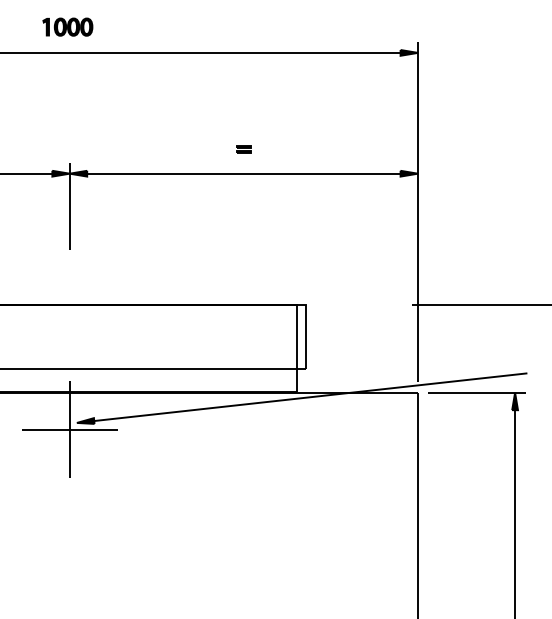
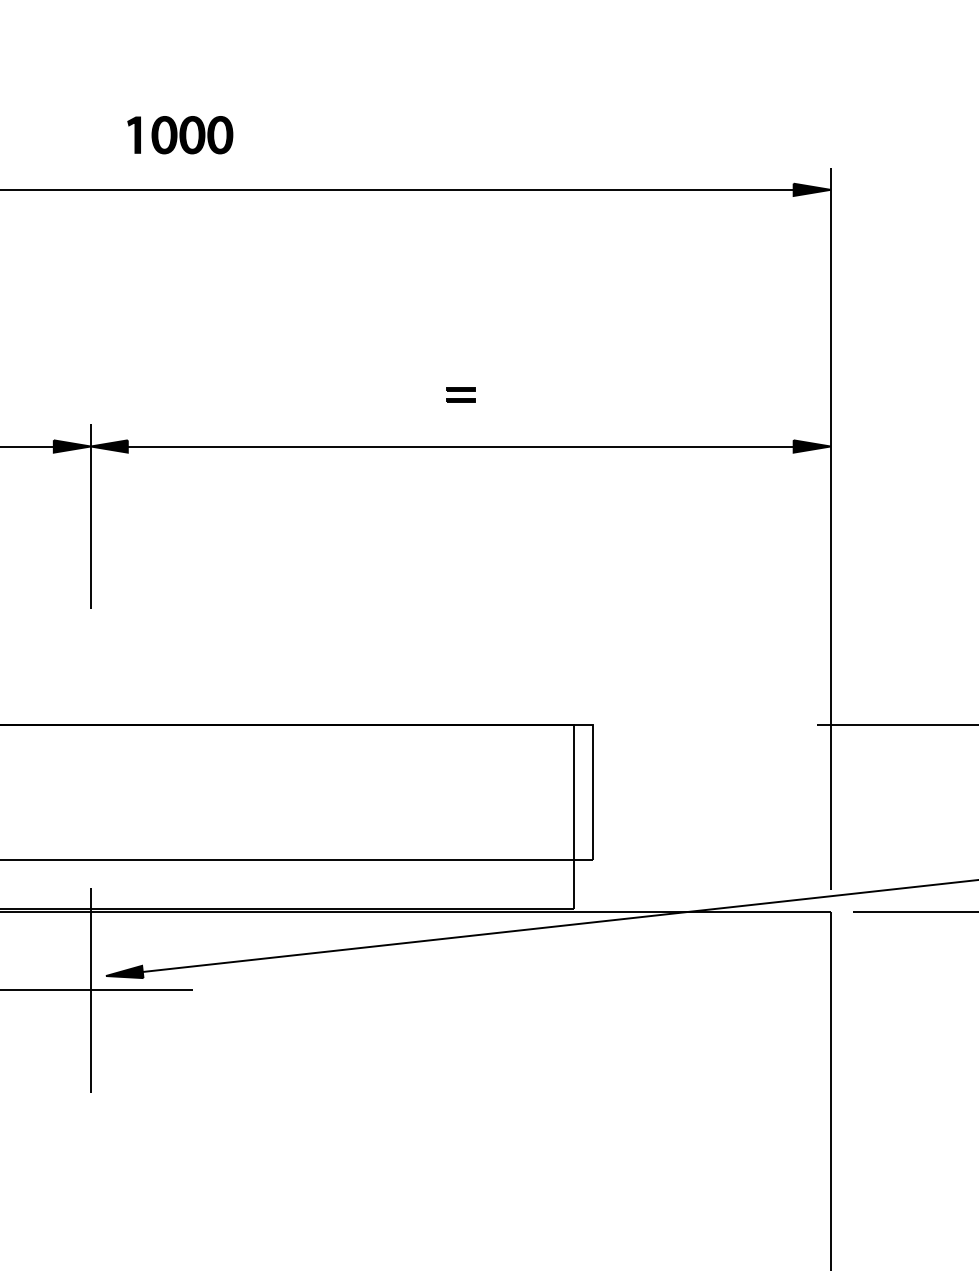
part: (67, 26) -> (179, 133), moved

